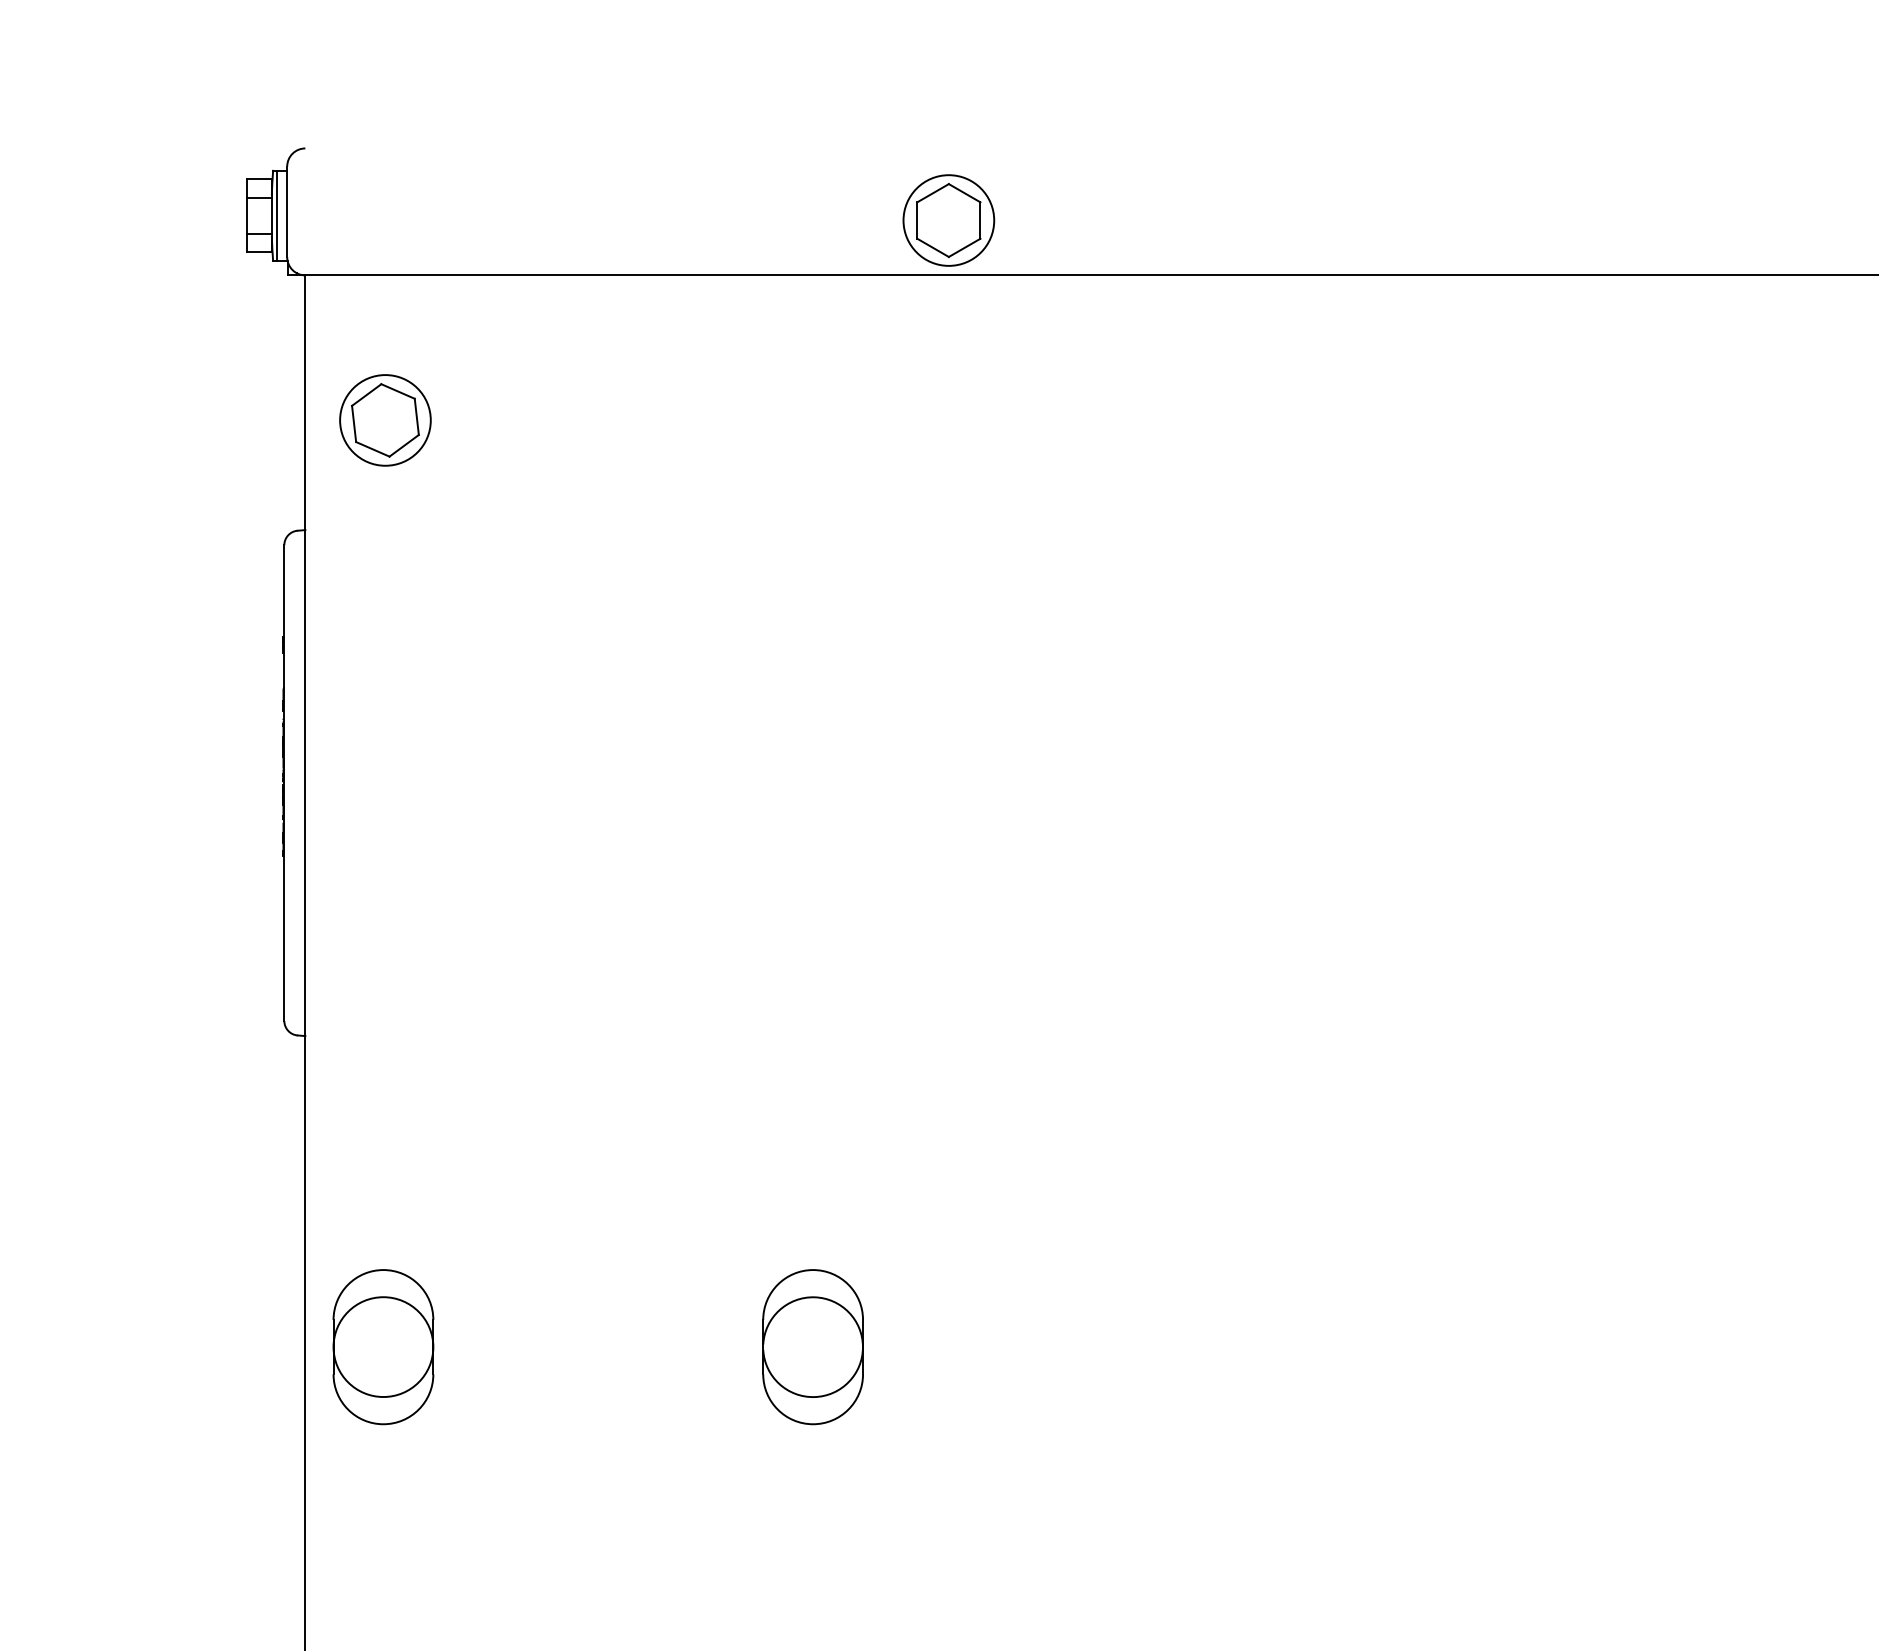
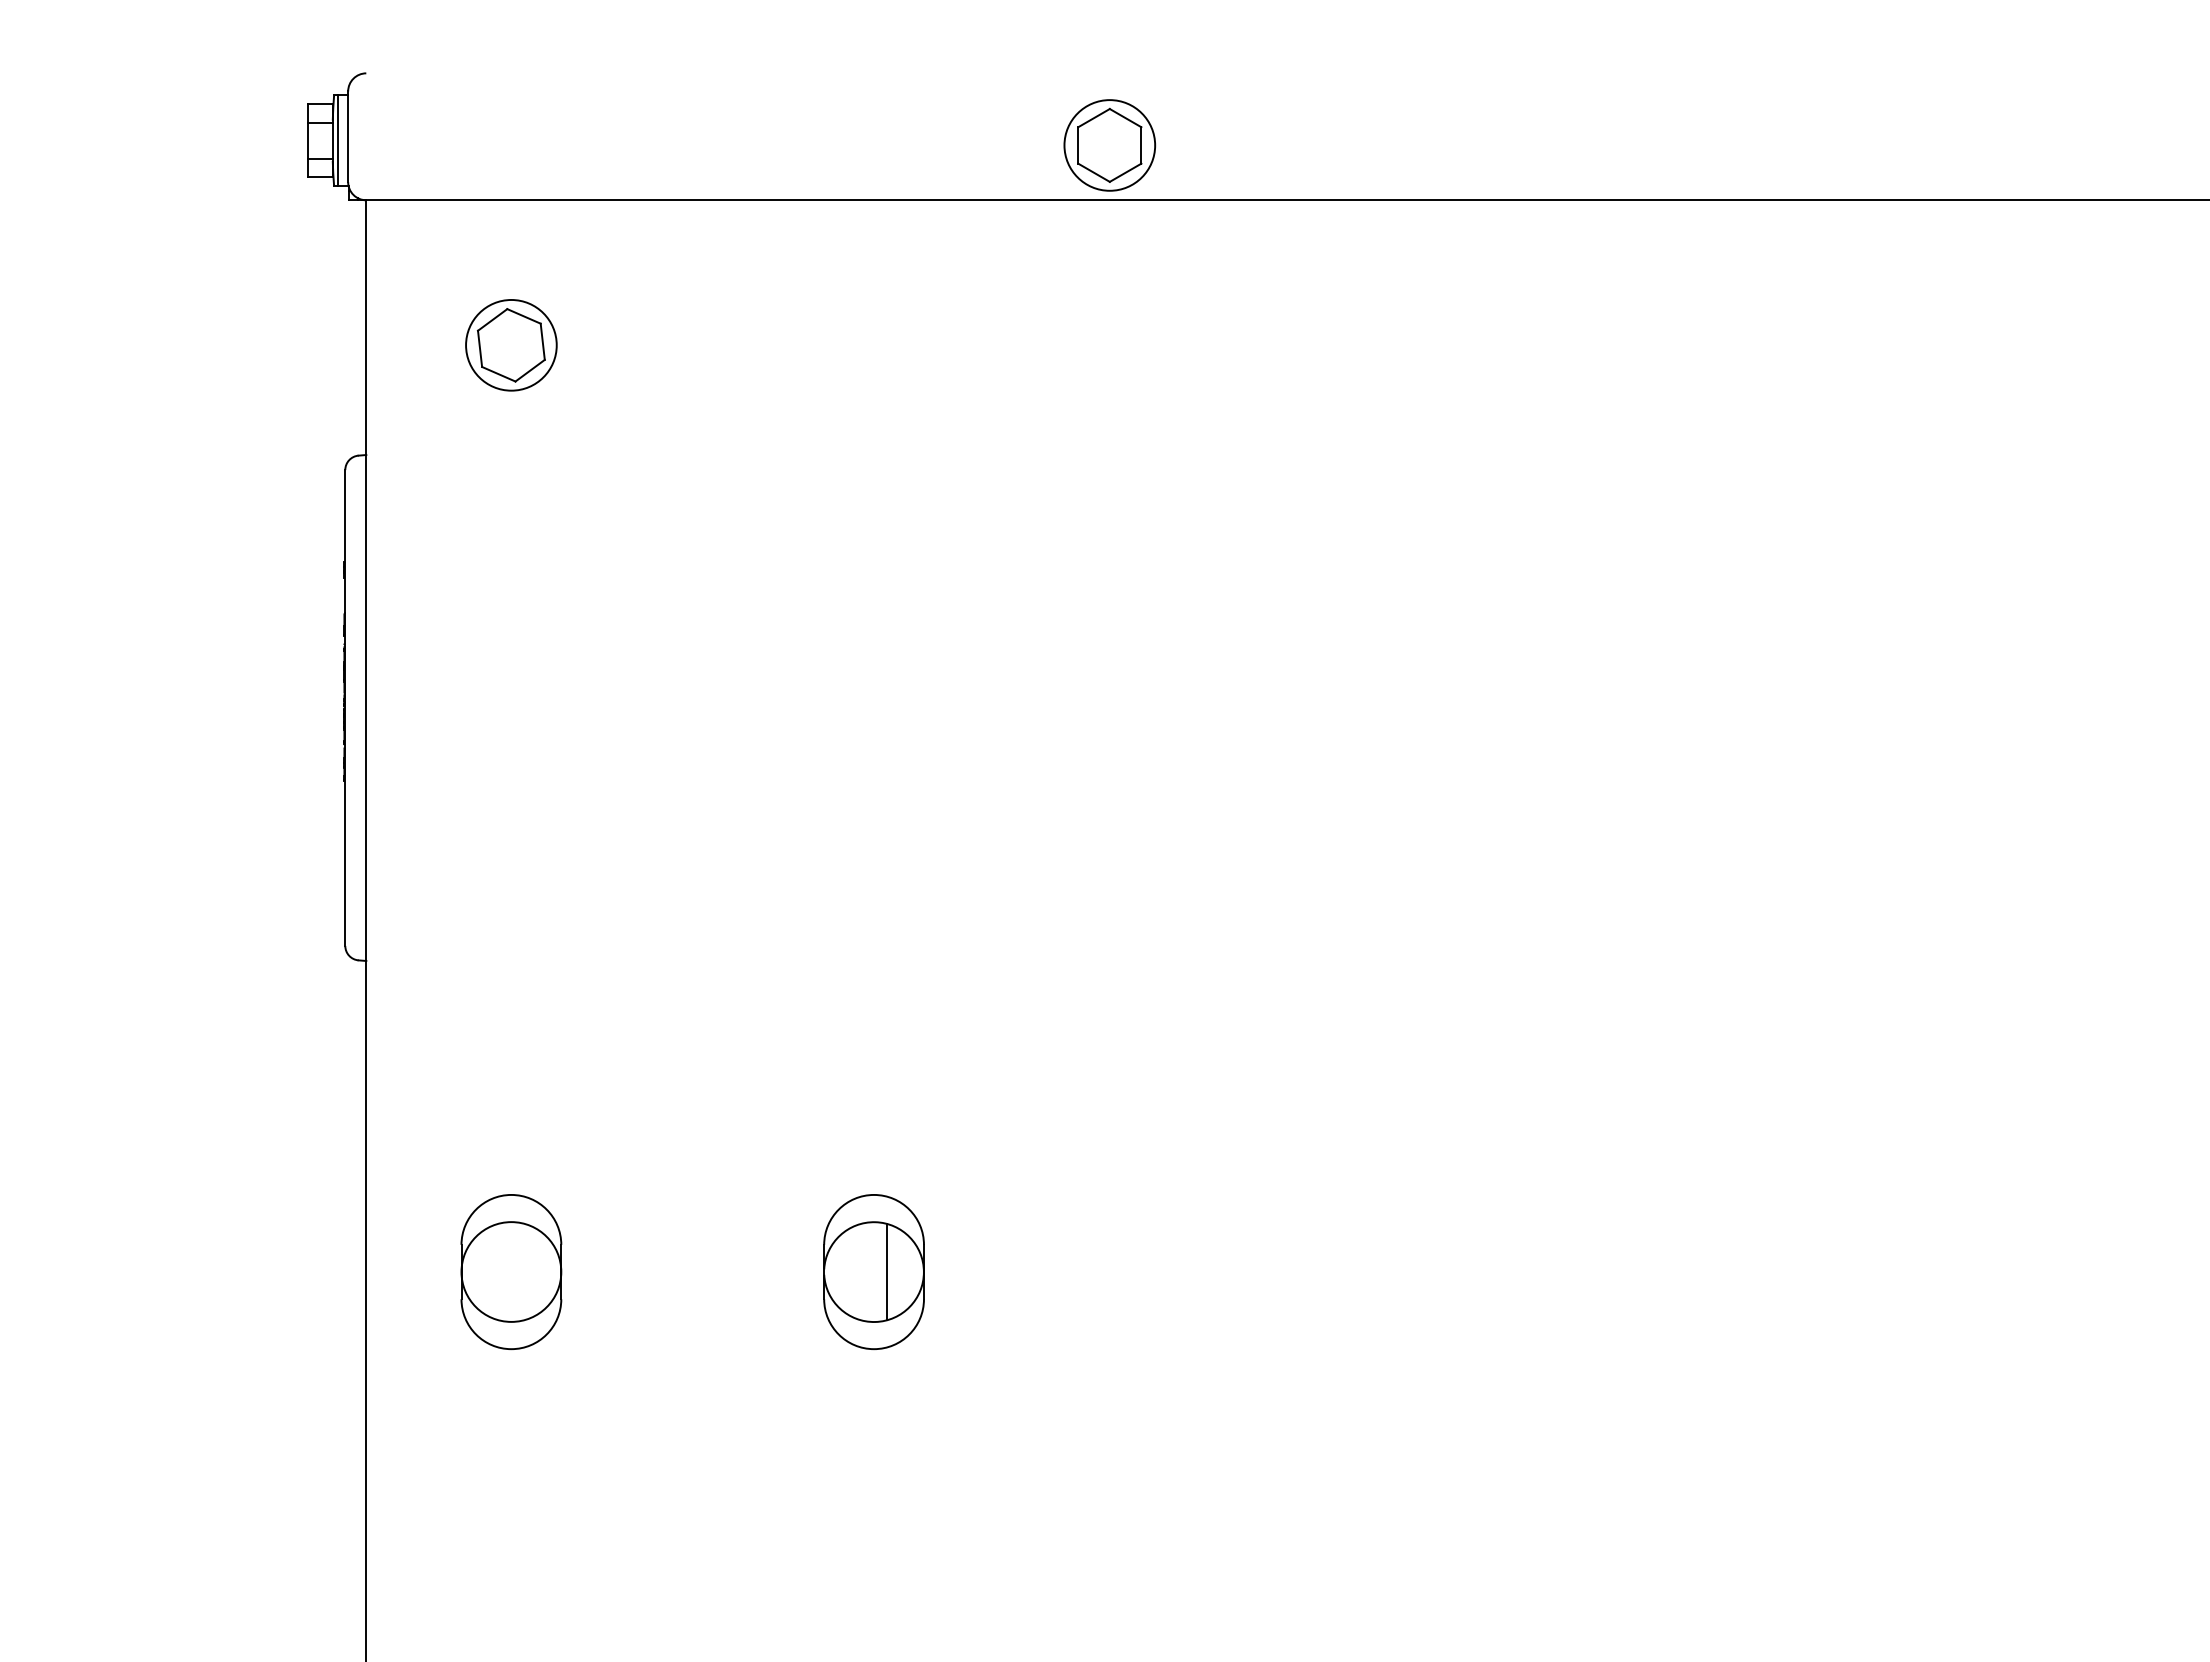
part: (948, 220) -> (1109, 145), moved
part: (385, 420) -> (511, 345), moved
part: (383, 1347) -> (511, 1272), moved
line: (826, 1347) -> (887, 1272), added

